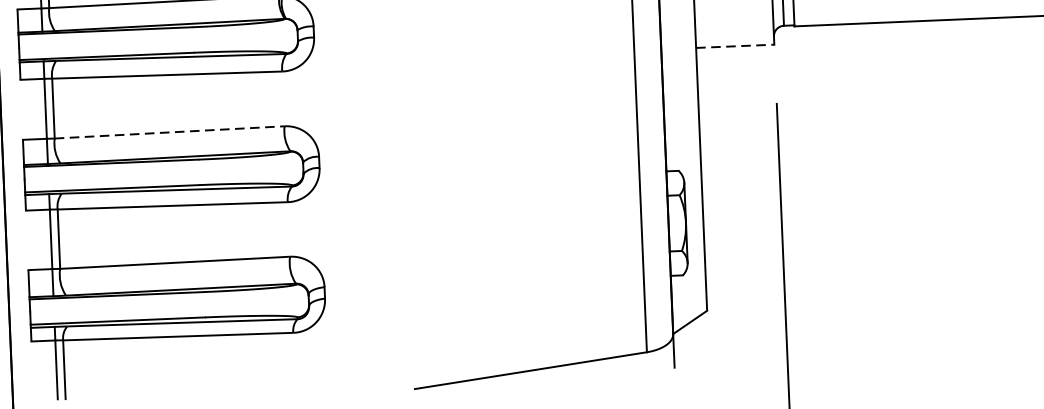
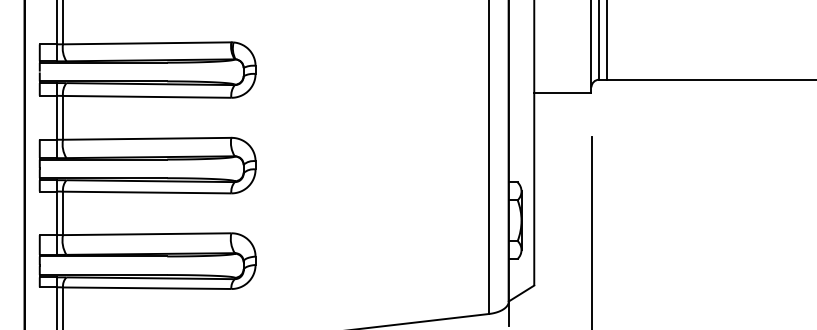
line: (734, 46) -> (562, 93), dashed -> solid
line: (170, 131) -> (147, 138), dashed -> solid

